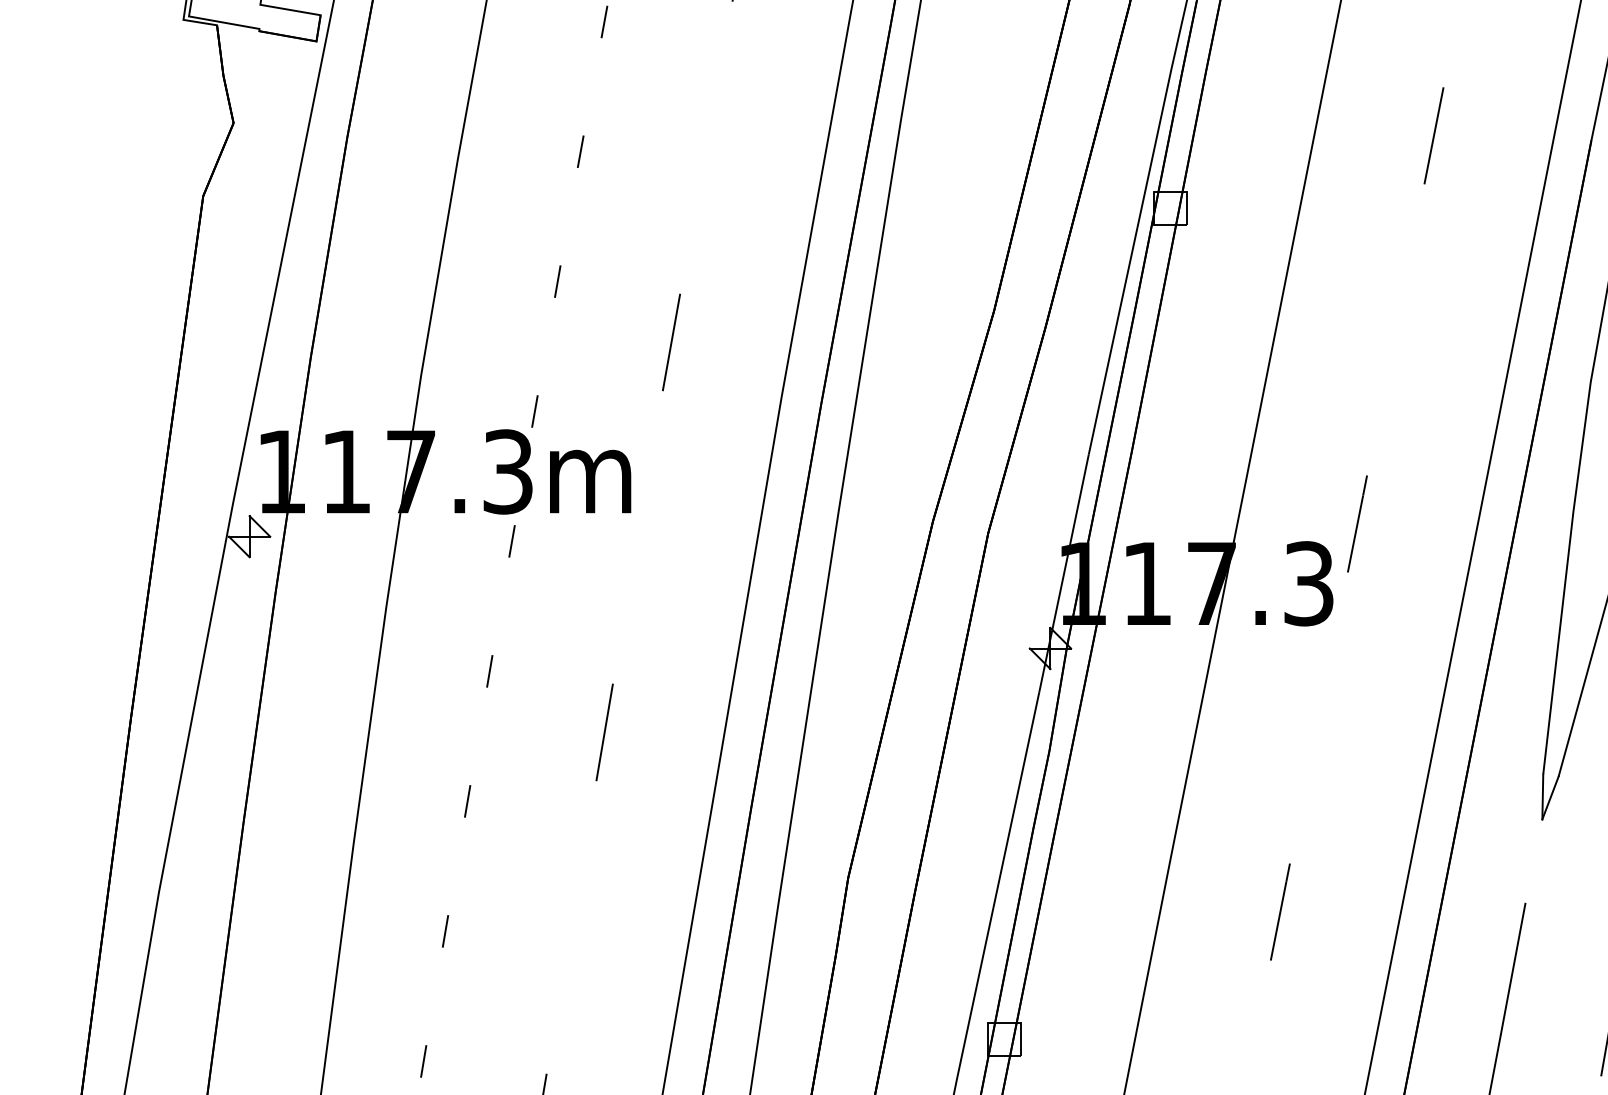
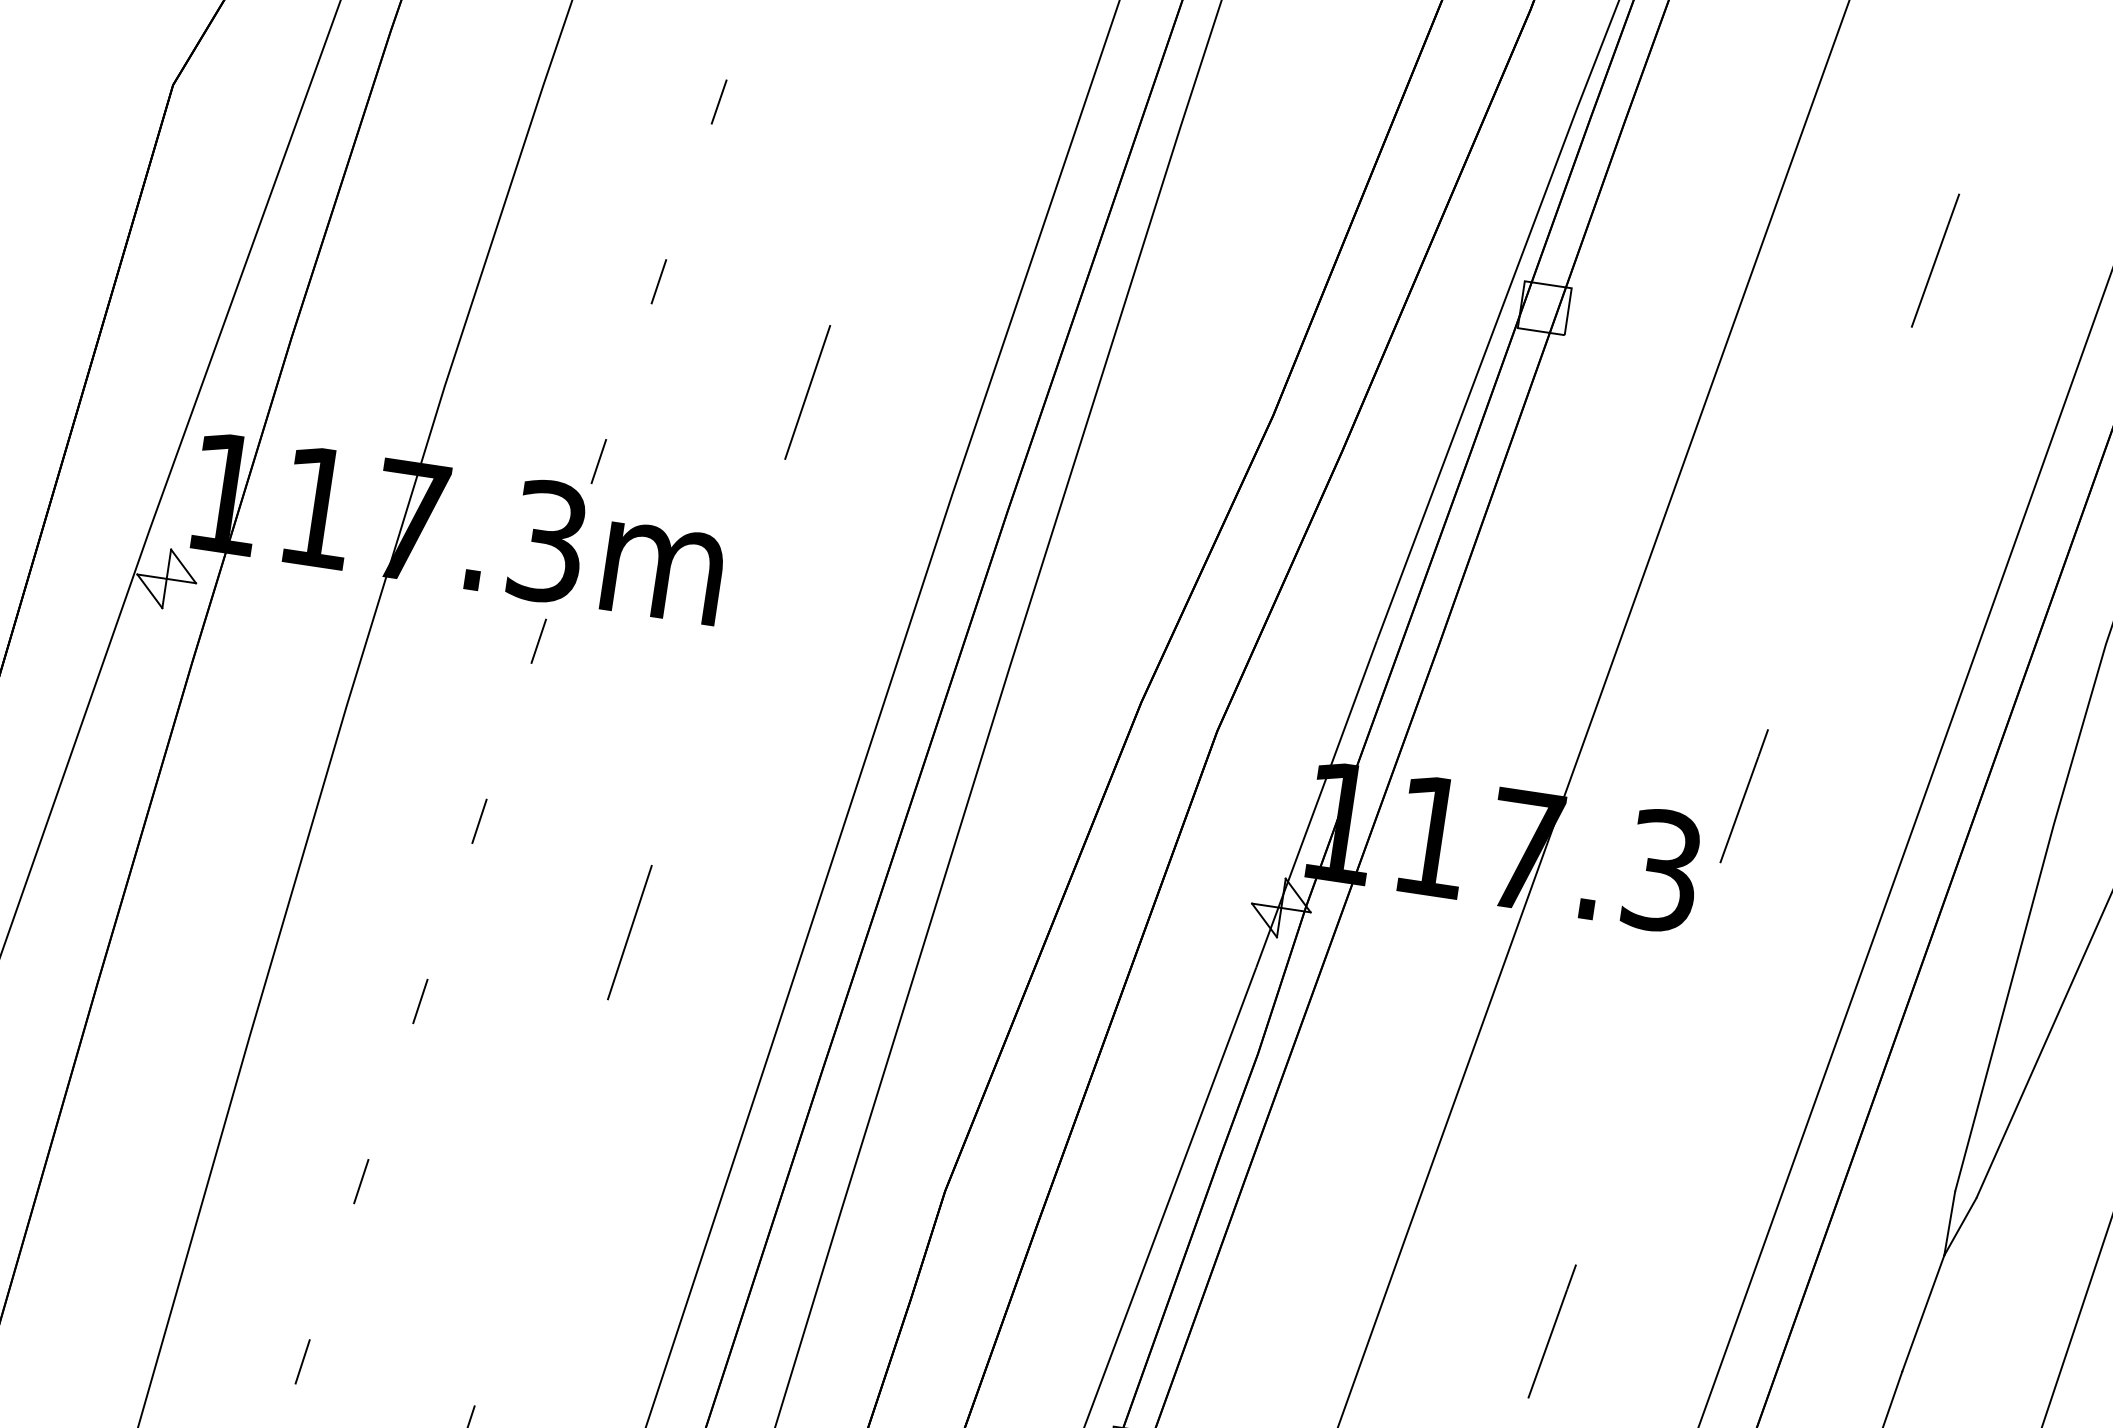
line: (1533, 861) -> (1922, 1313), added

